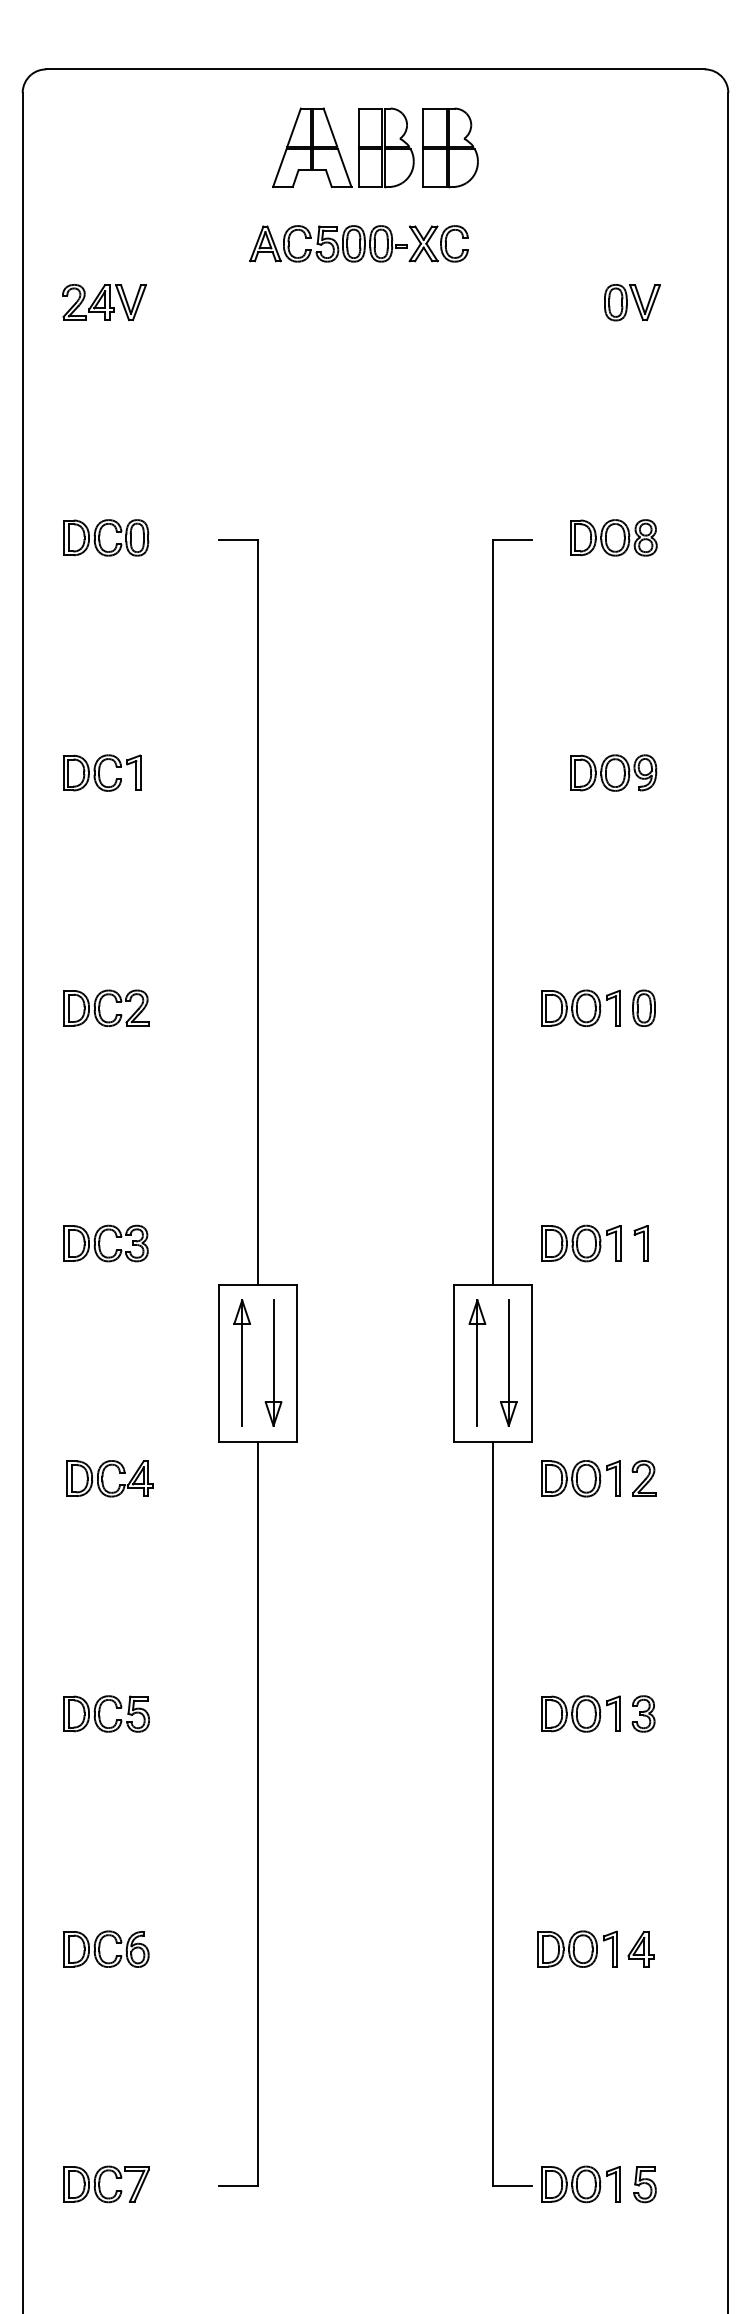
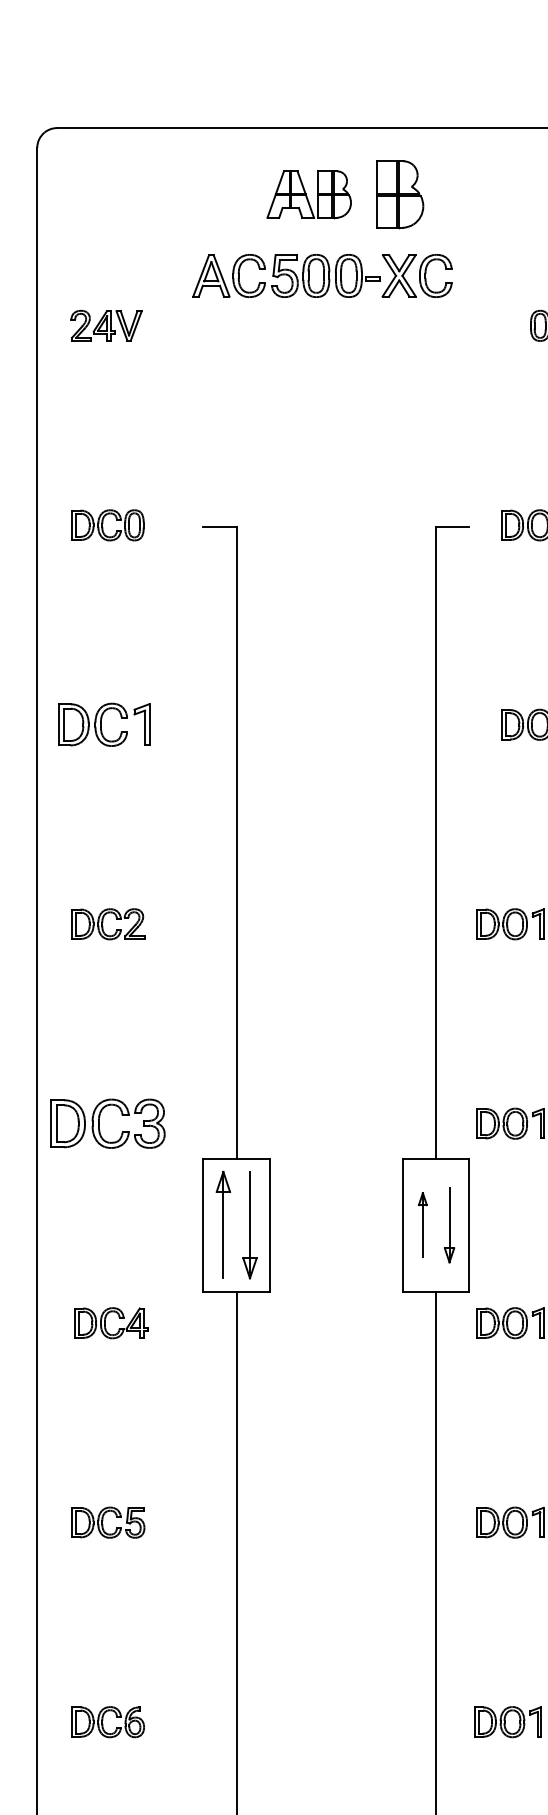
part: (343, 147) -> (309, 194), size x0.7
part: (358, 243) -> (322, 275), size x1.4
part: (102, 772) -> (104, 724), size x1.4
part: (105, 1243) -> (107, 1123), size x1.6
part: (477, 1362) -> (422, 1224), size x0.6
part: (508, 1362) -> (449, 1224), size x0.7

